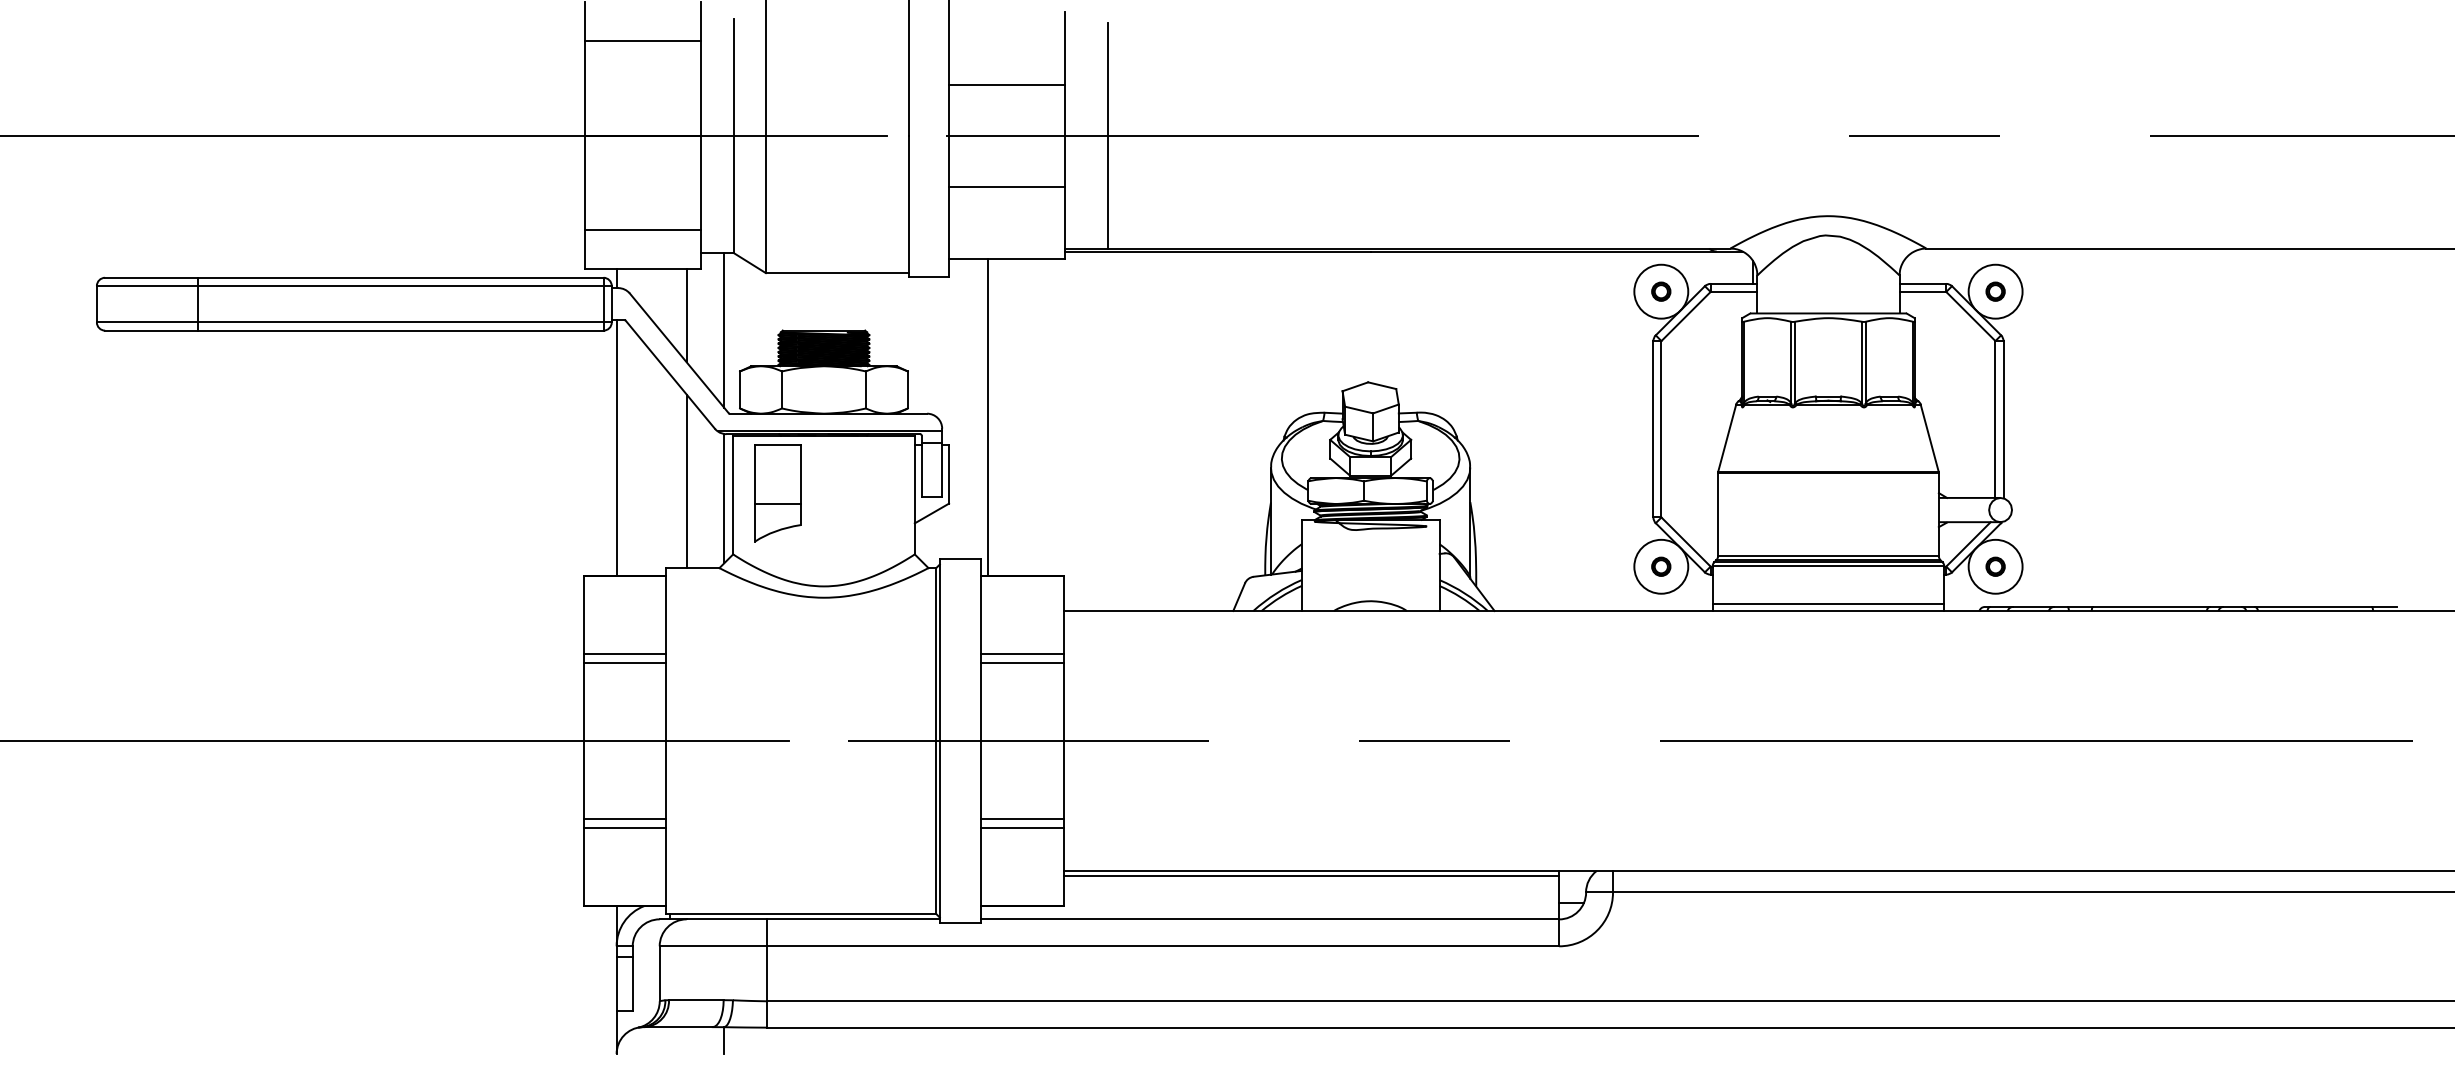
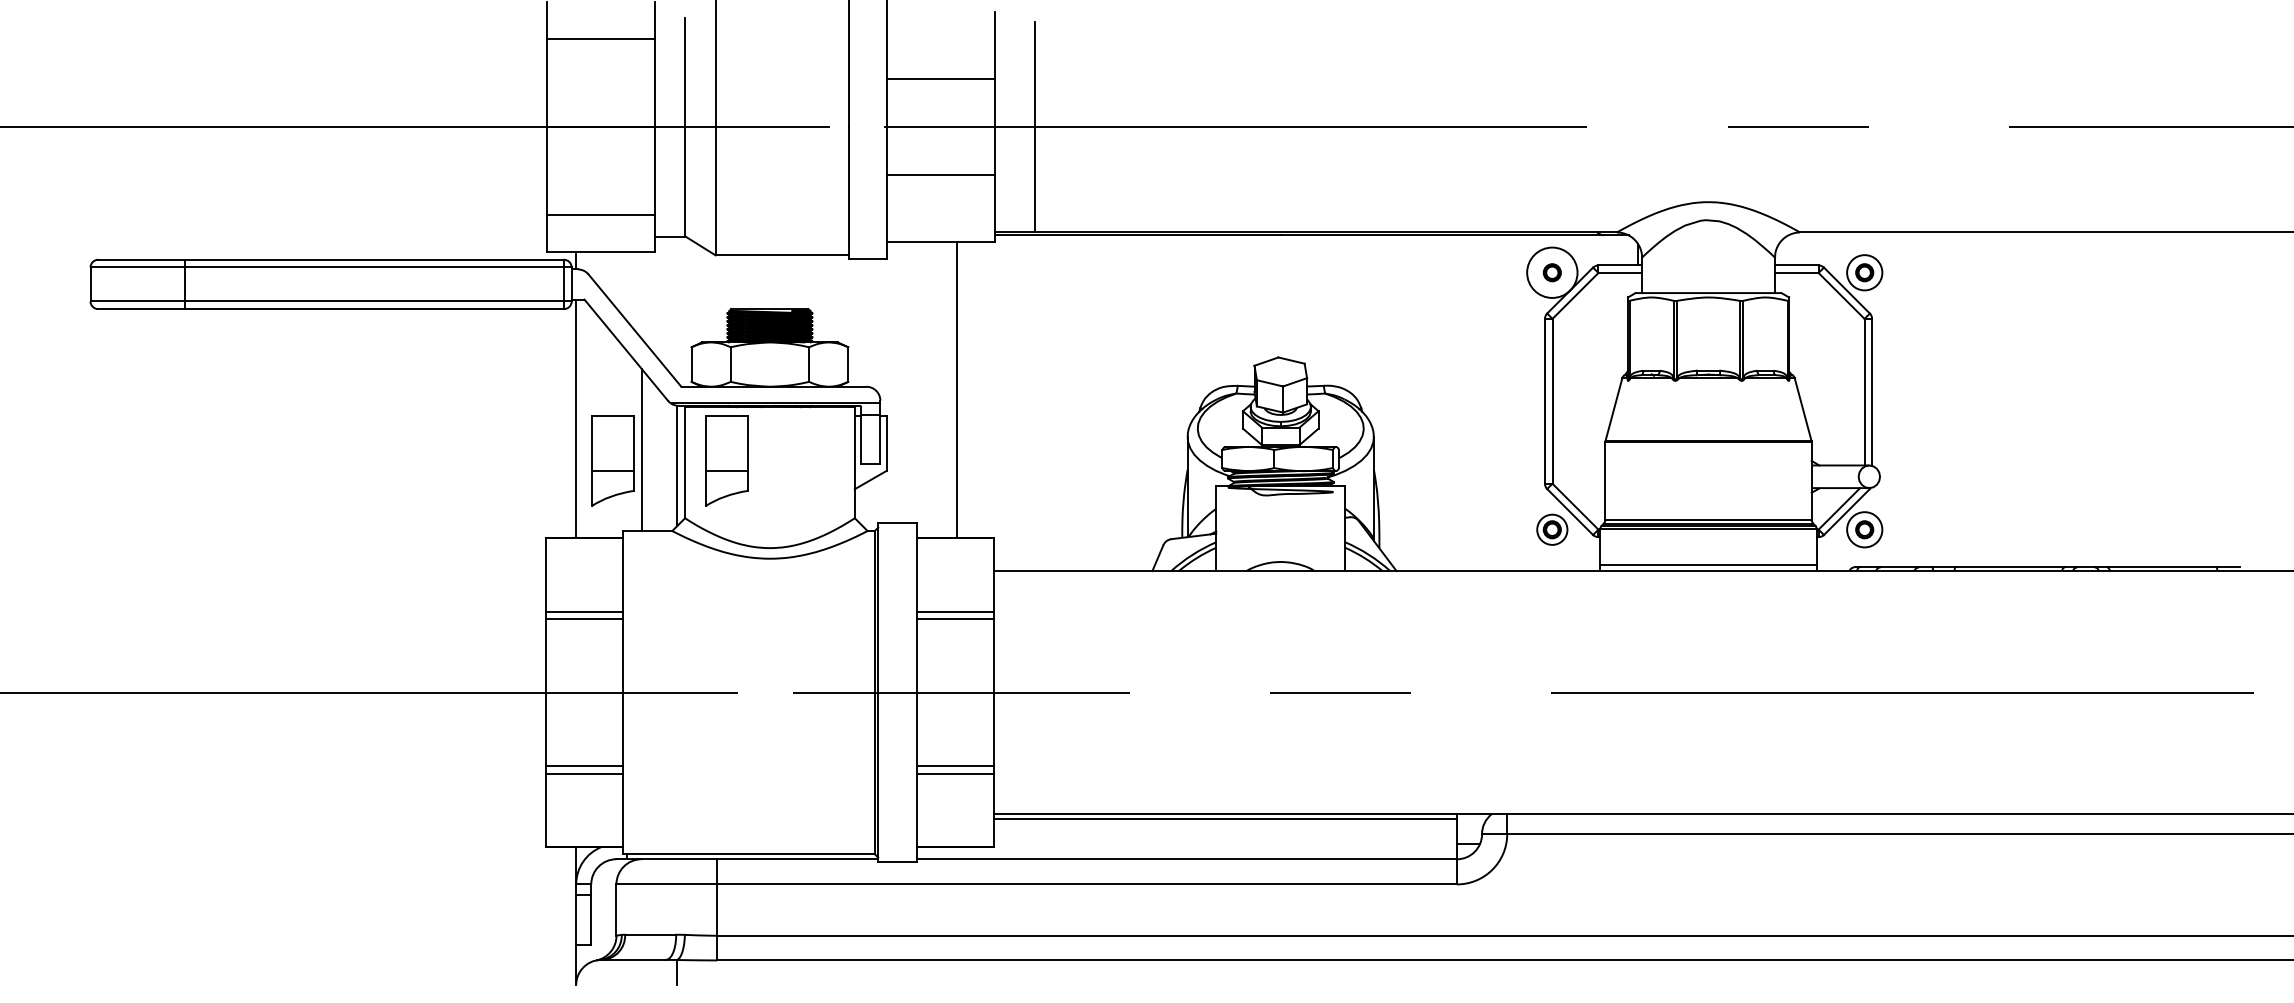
circle: (1995, 291) -> (1864, 272), size x0.7
line: (686, 315) -> (641, 294), removed
line: (724, 329) -> (676, 308), removed
line: (988, 417) -> (957, 390), moved
part: (655, 493) -> (612, 461), added
circle: (1661, 566) -> (1552, 529), size x0.6
circle: (1995, 566) -> (1864, 529), size x0.7

